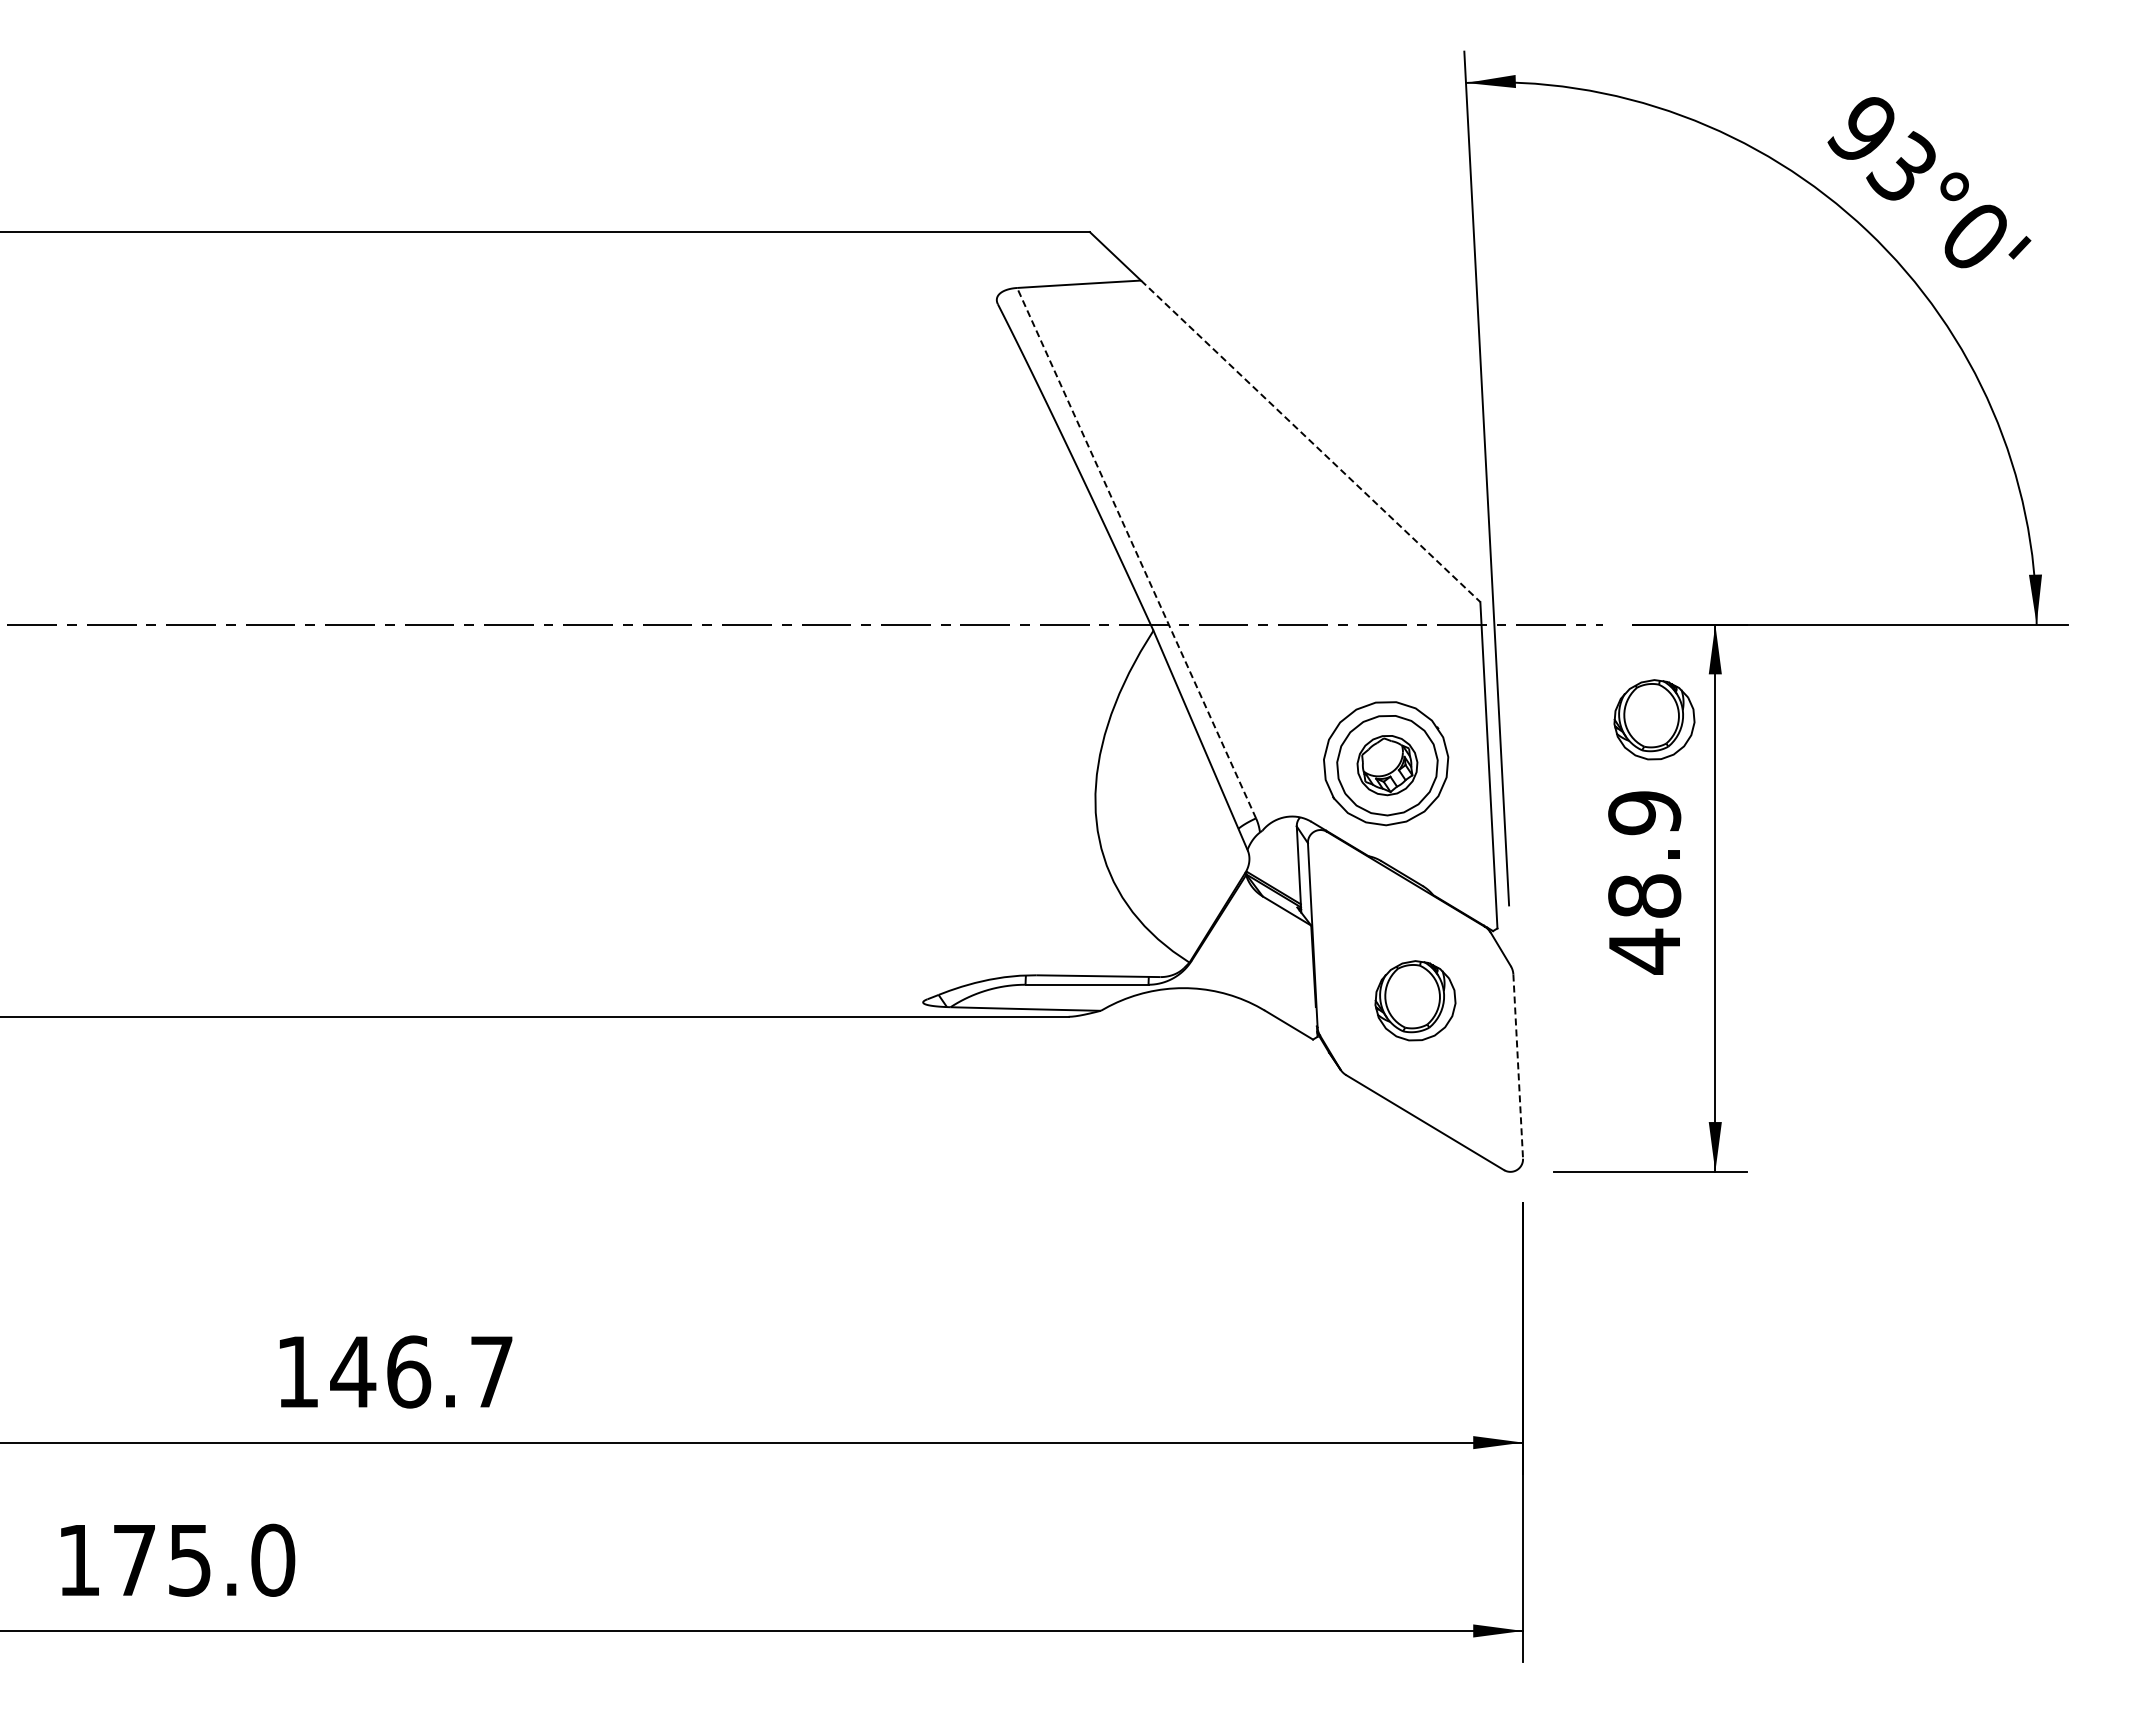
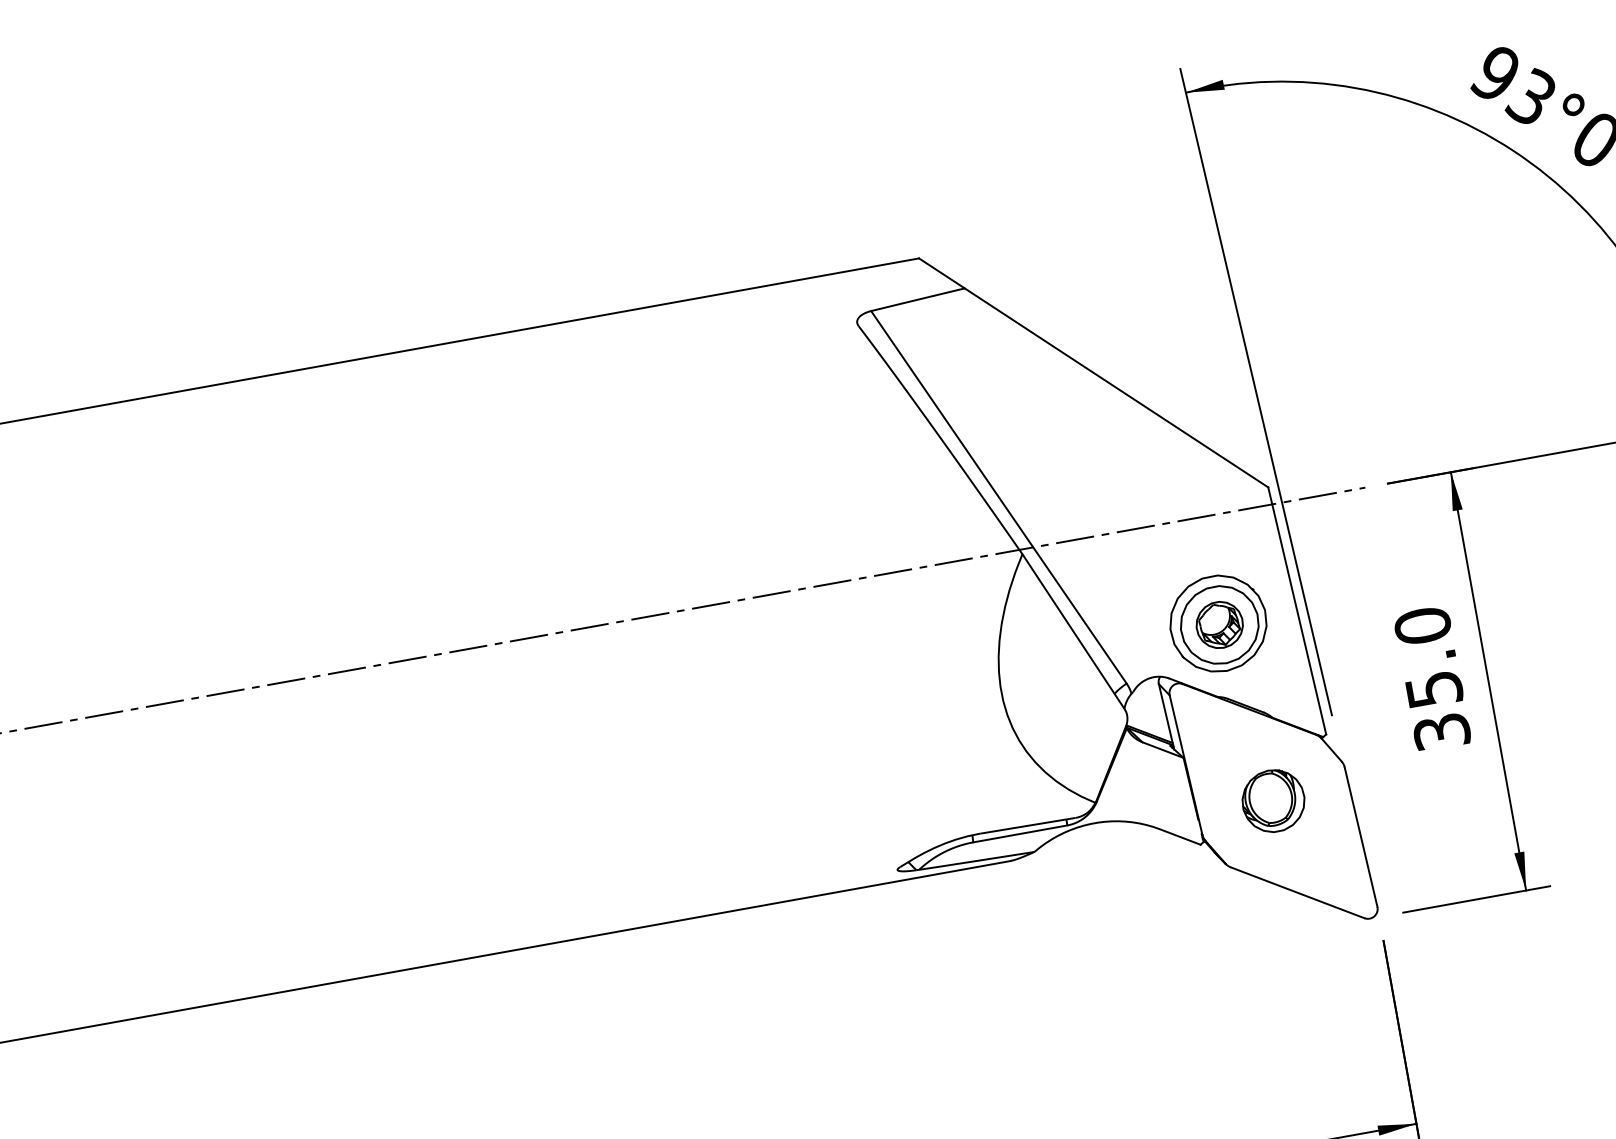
line: (1310, 441) -> (1116, 388), dashed -> solid
line: (1136, 553) -> (998, 497), dashed -> solid
part: (1654, 719) -> (1417, 553), removed
text: (1644, 882) -> (1432, 679), 48.9 -> 35.0
line: (1518, 1067) -> (1361, 837), dashed -> solid

